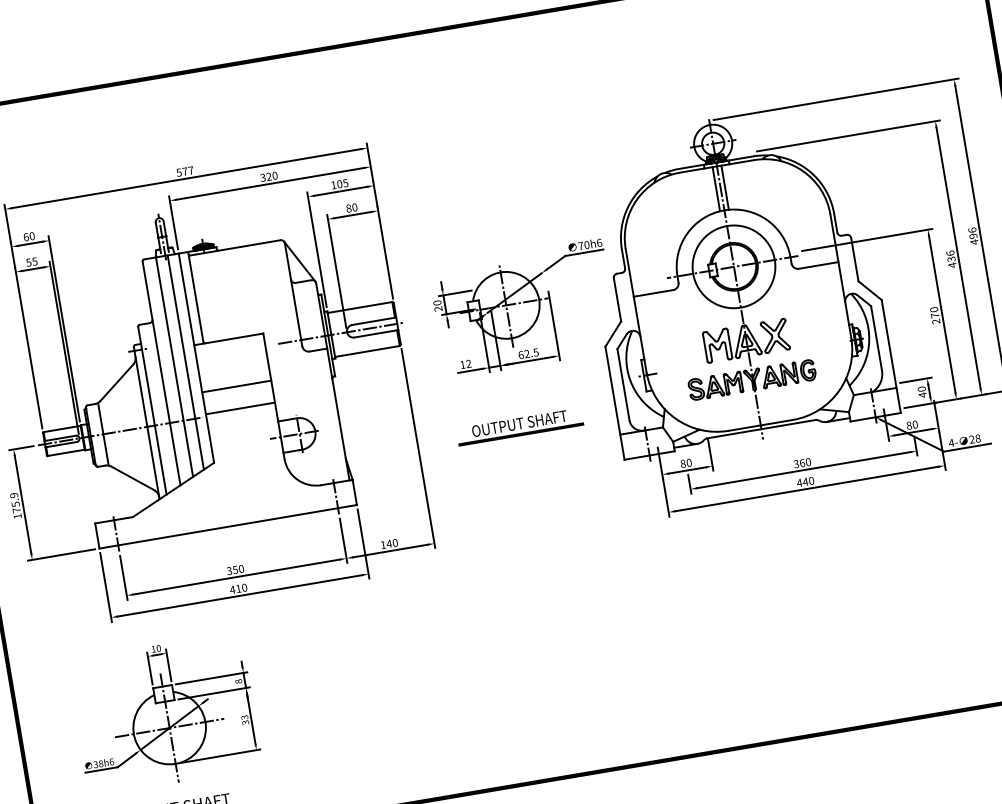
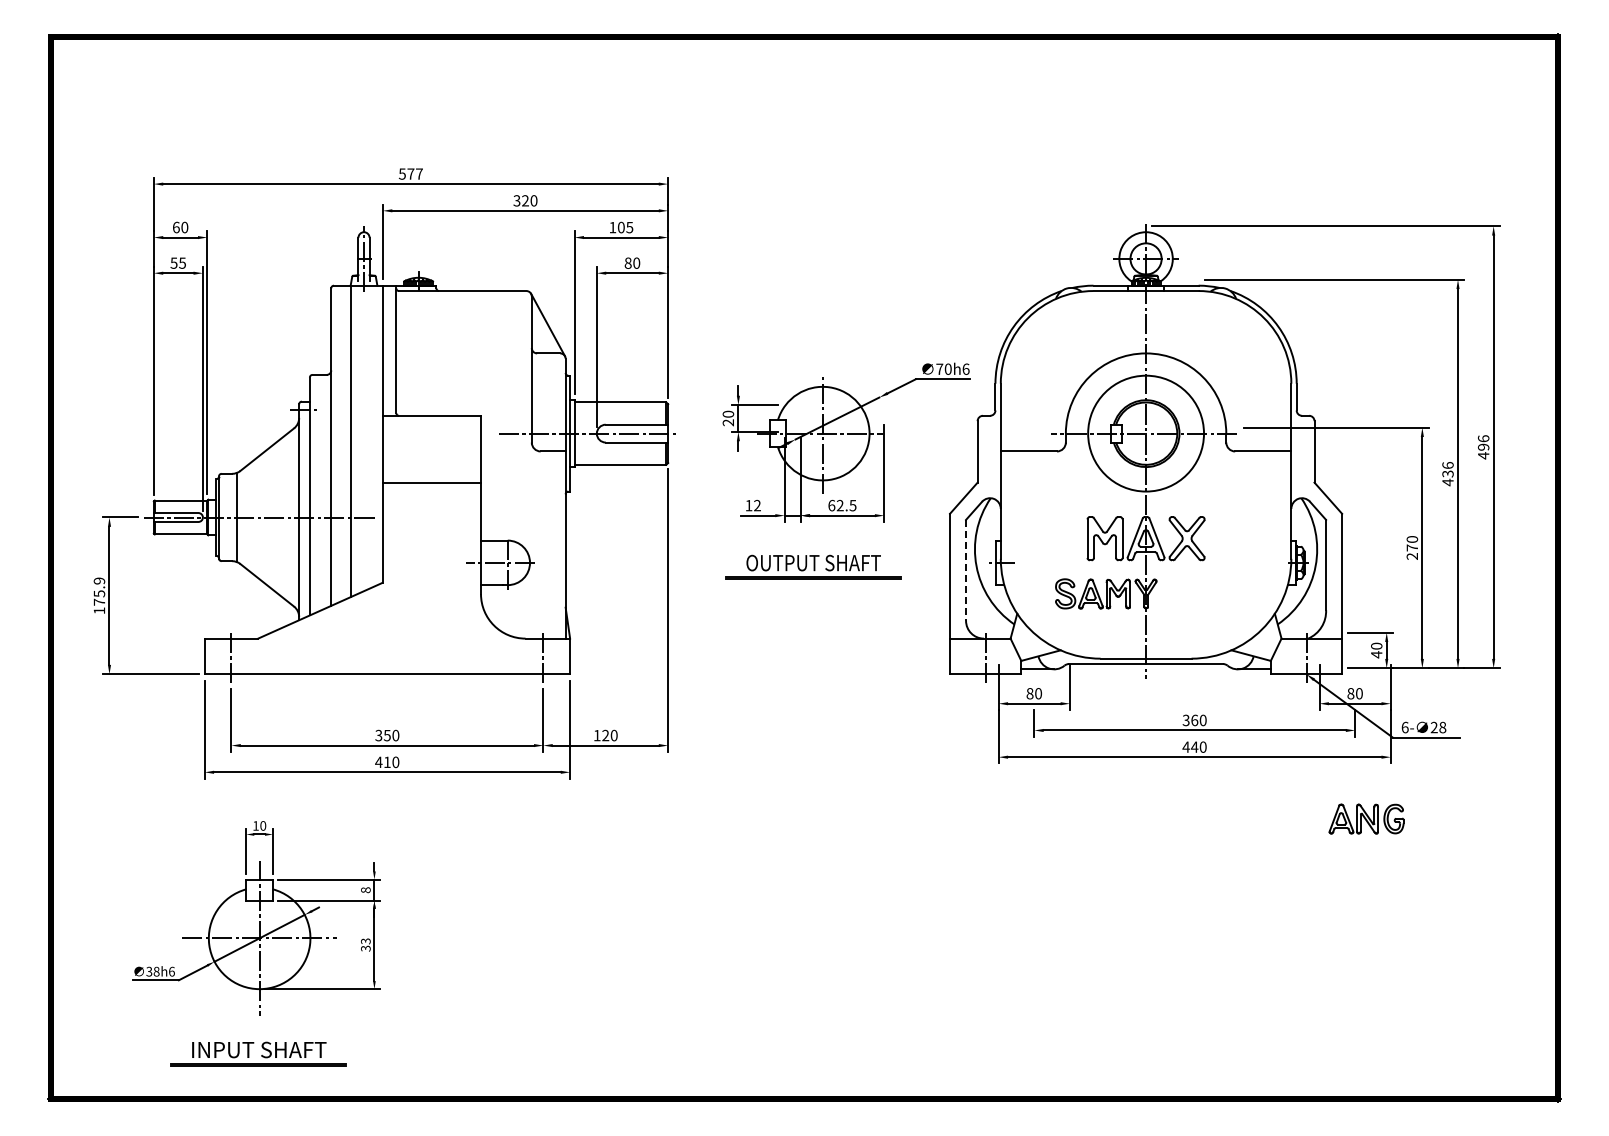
line: (725, 187) -> (1152, 322), removed
line: (716, 189) -> (1139, 322), removed
line: (185, 362) -> (367, 437), removed
part: (788, 373) -> (1366, 818), moved
line: (623, 384) -> (966, 570), solid -> dashed
line: (240, 408) -> (431, 513), removed
part: (519, 426) -> (813, 566), moved
text: (951, 443) -> (1404, 727), 4- -> 6-
text: (389, 543) -> (605, 735), 140 -> 120

